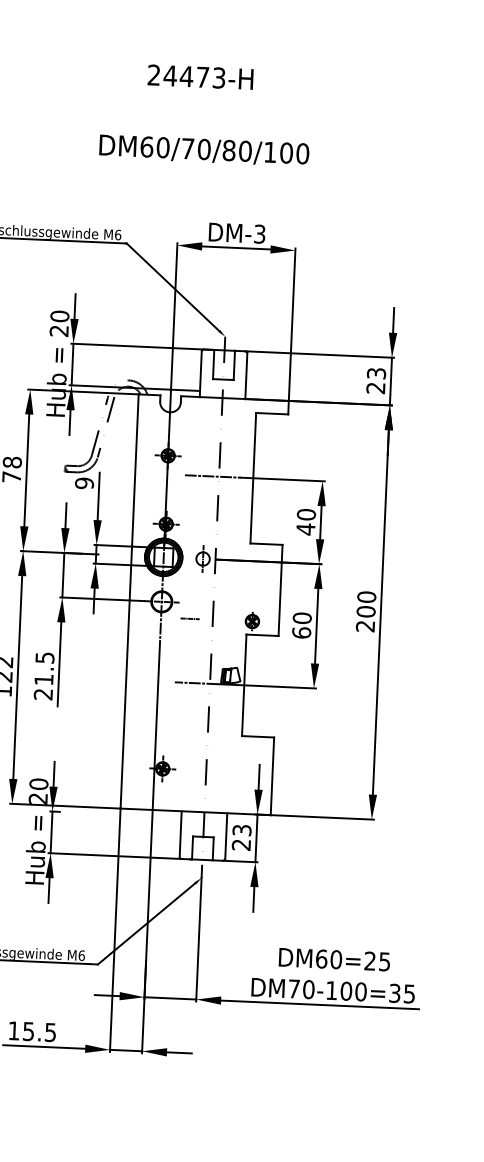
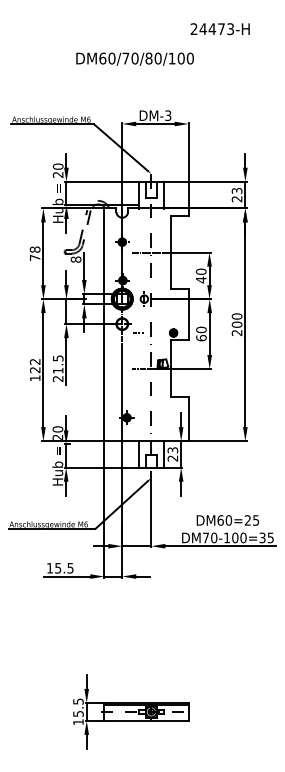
text: (199, 77) -> (219, 29), moved
text: (203, 149) -> (134, 58), moved
text: (85, 483) -> (76, 259), 9 -> 8

